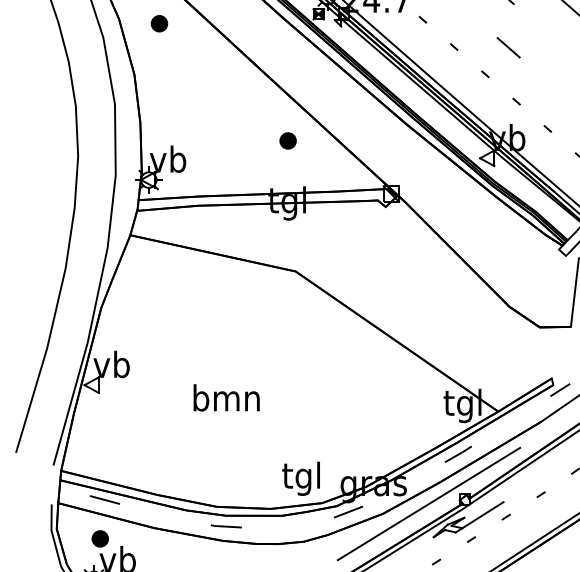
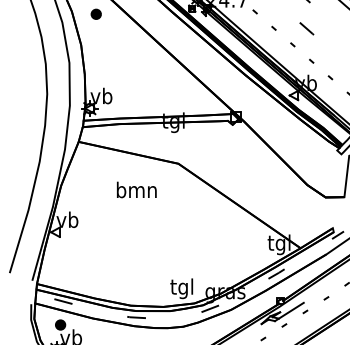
part: (287, 140) -> (173, 84), removed
text: (226, 397) -> (136, 189), moved
line: (428, 503) -> (258, 303), removed

